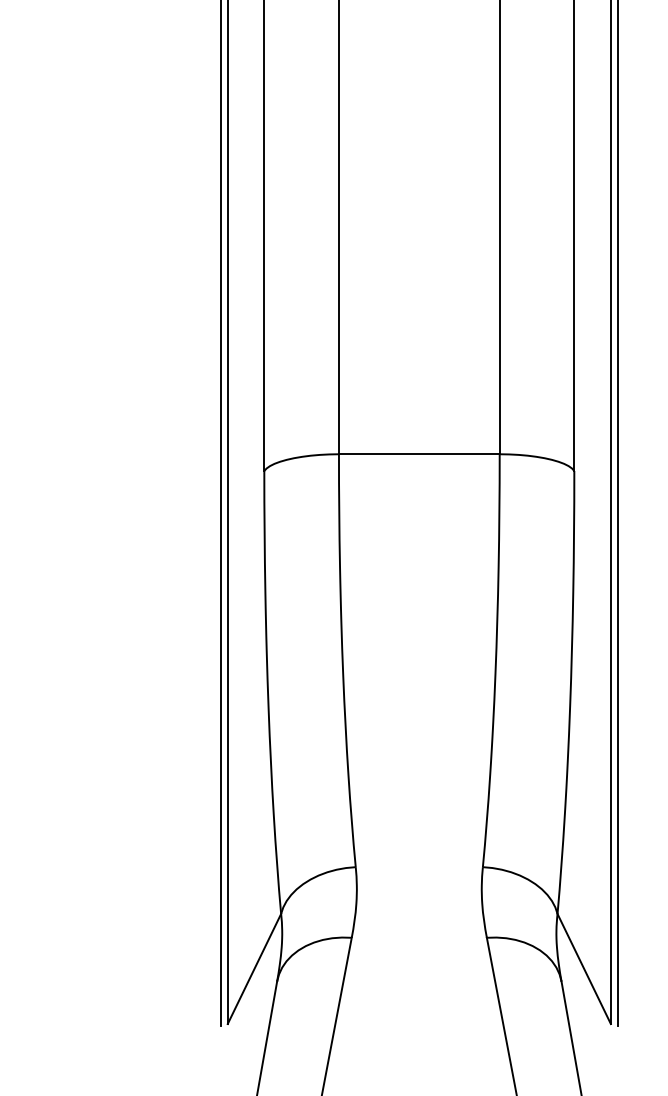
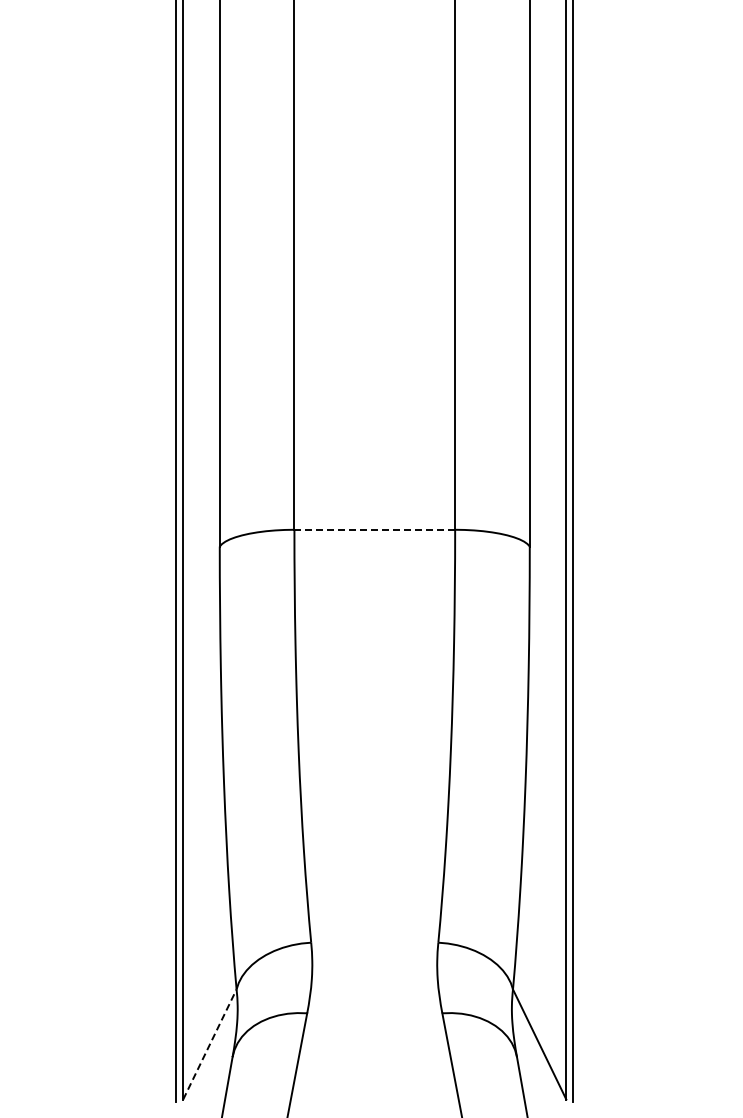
line: (419, 453) -> (374, 529), solid -> dashed
line: (255, 968) -> (210, 1044), solid -> dashed

